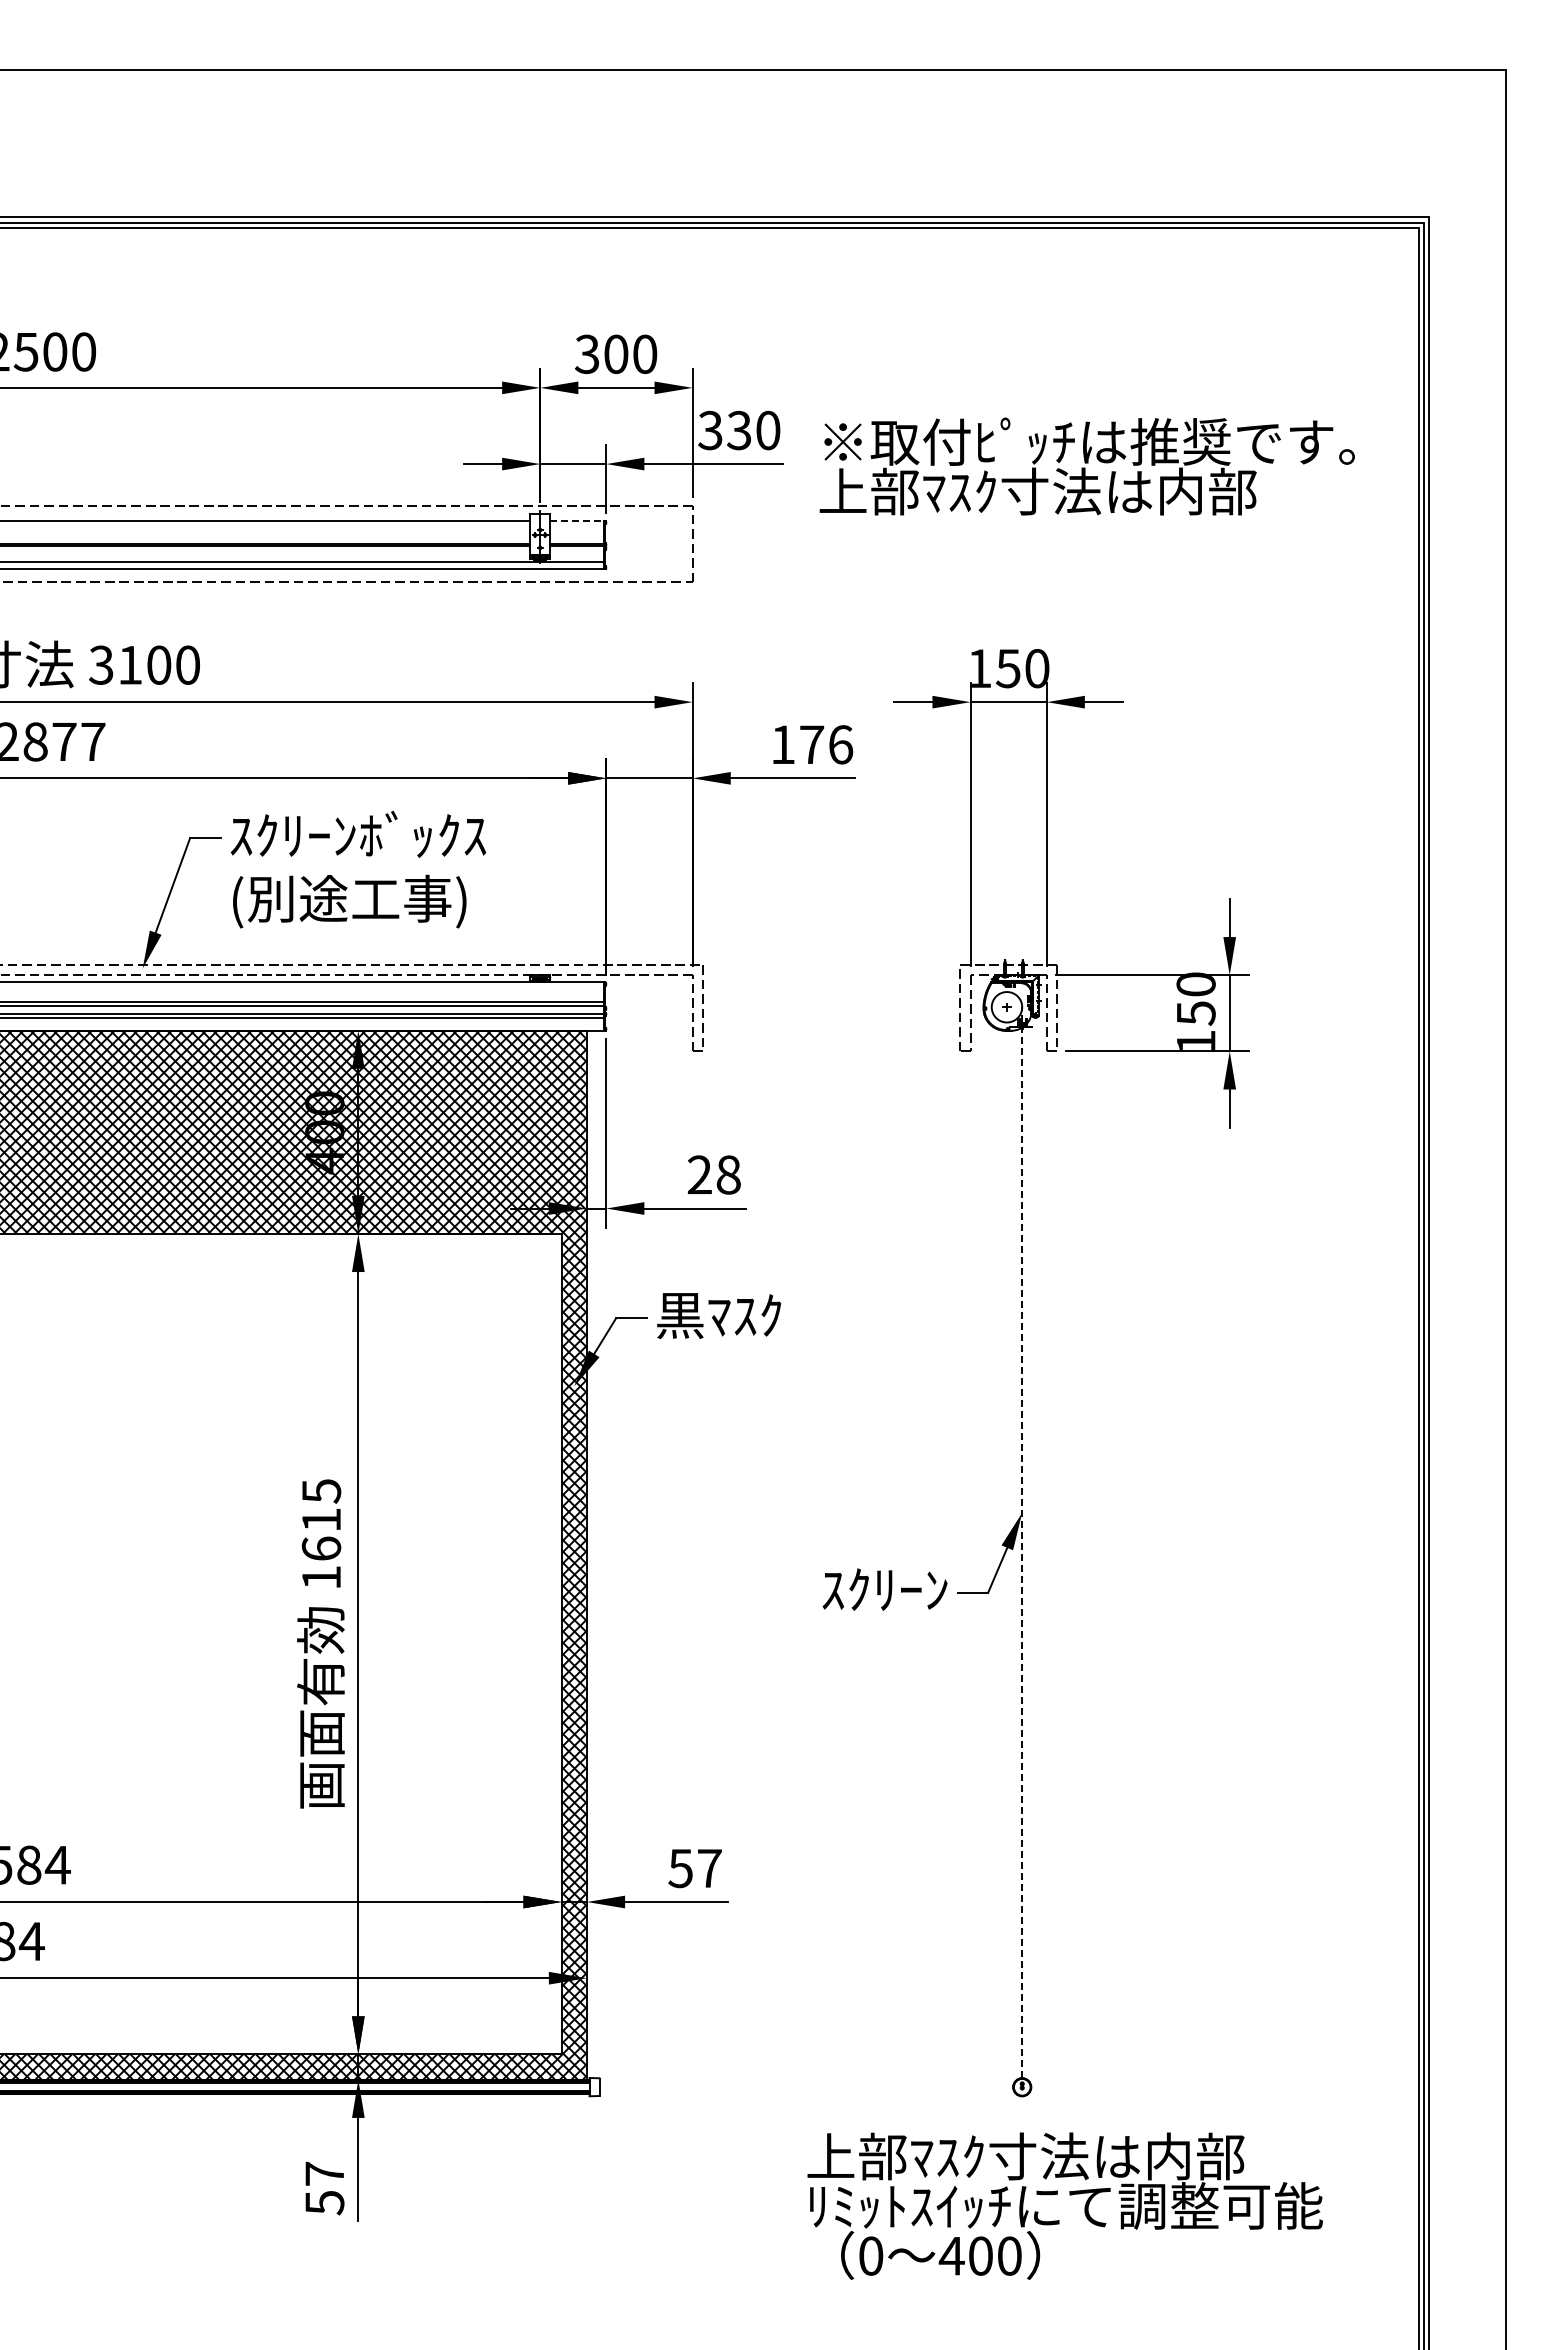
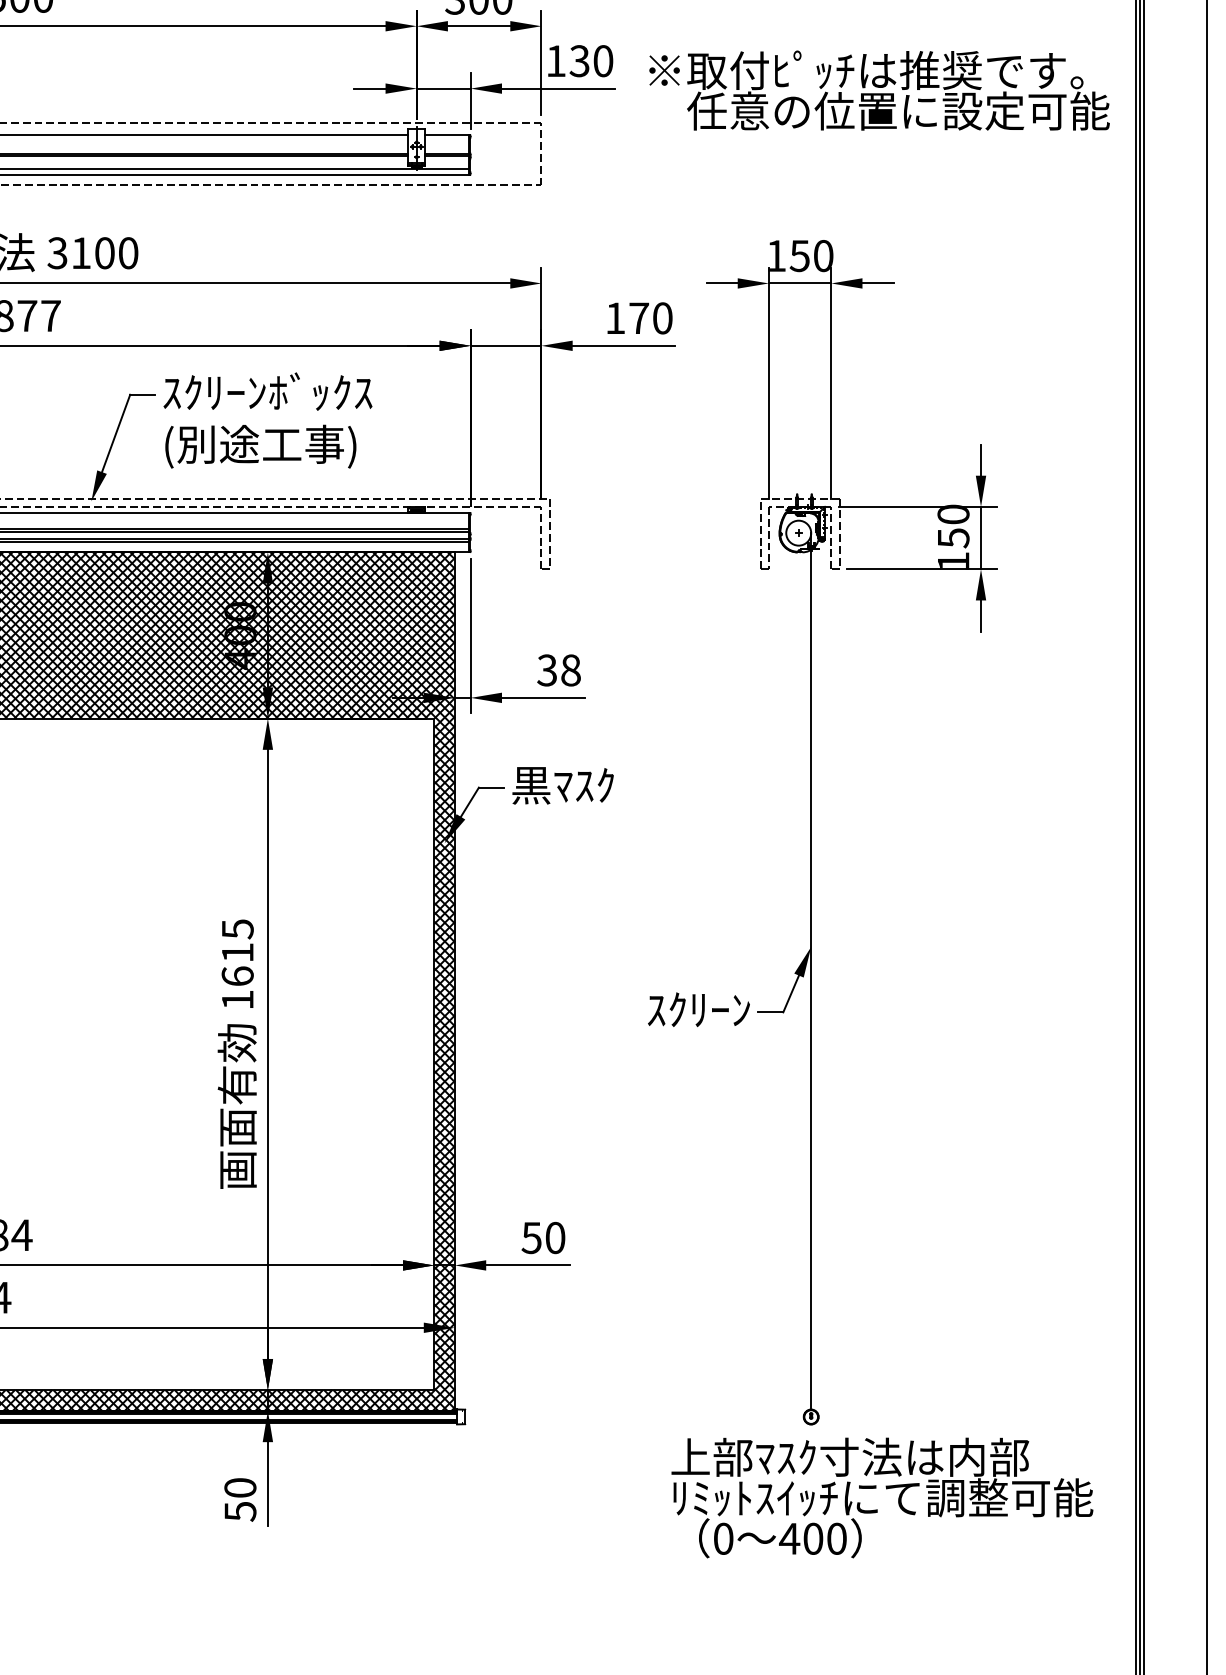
text: (710, 430) -> (556, 61), 330 -> 130
text: (1103, 491) -> (877, 111), 上部ﾏｽｸ寸法は内部 -> 任意の位置に設定可能
line: (577, 521) -> (447, 135), dashed -> solid
text: (841, 744) -> (663, 318), 176 -> 170
text: (699, 1174) -> (547, 670), 28 -> 38
line: (1022, 1542) -> (811, 971), dashed -> solid
text: (709, 1868) -> (555, 1238), 57 -> 50
text: (324, 2173) -> (240, 1487), 57 -> 50
text: (1064, 2205) -> (881, 1497), moved

